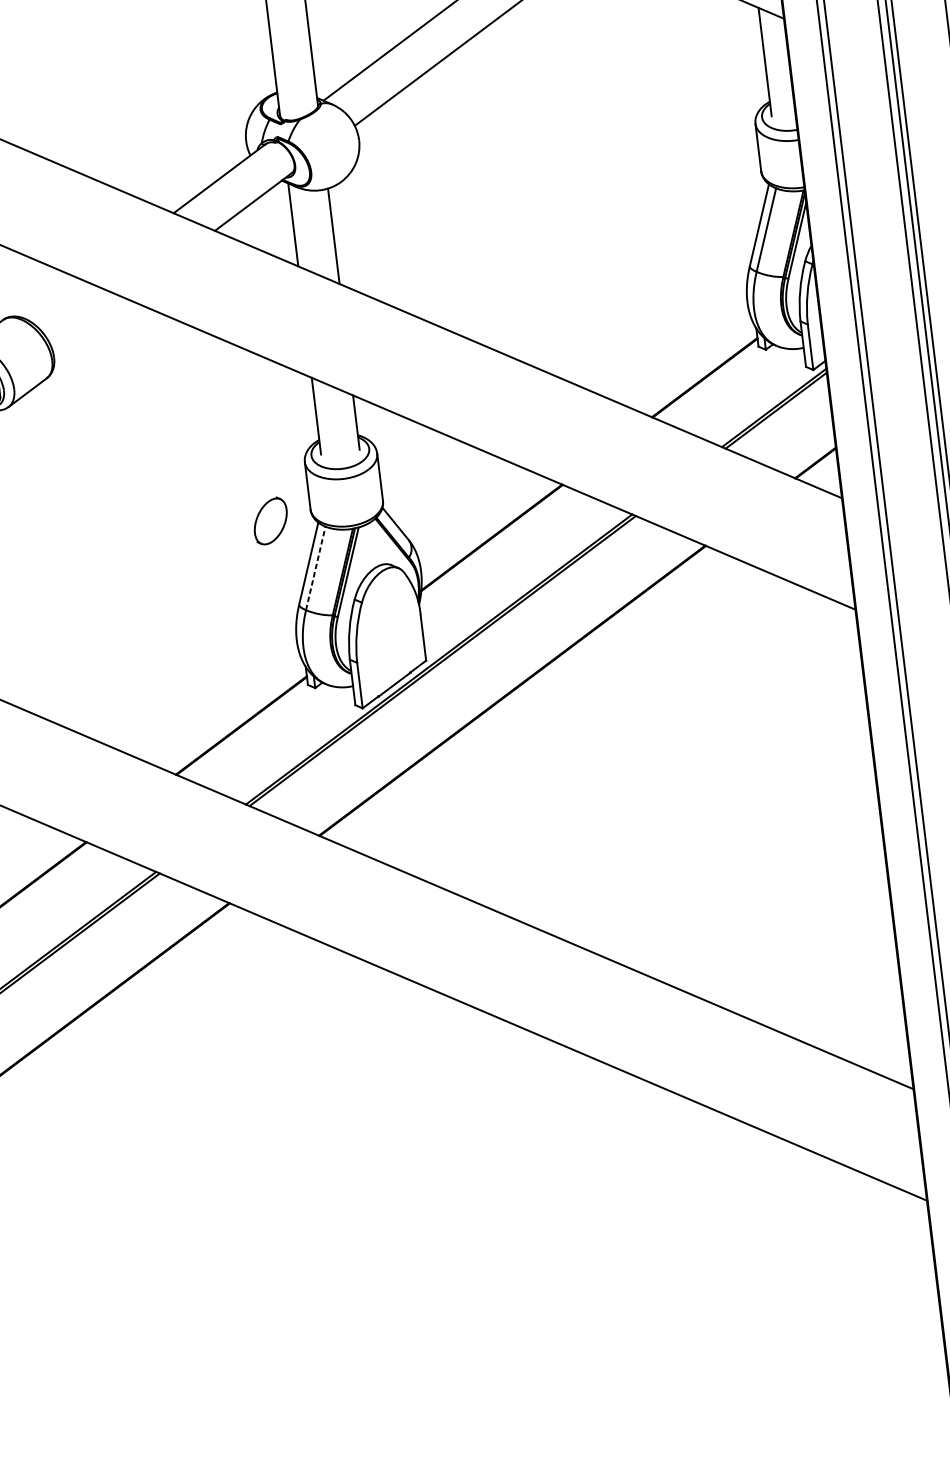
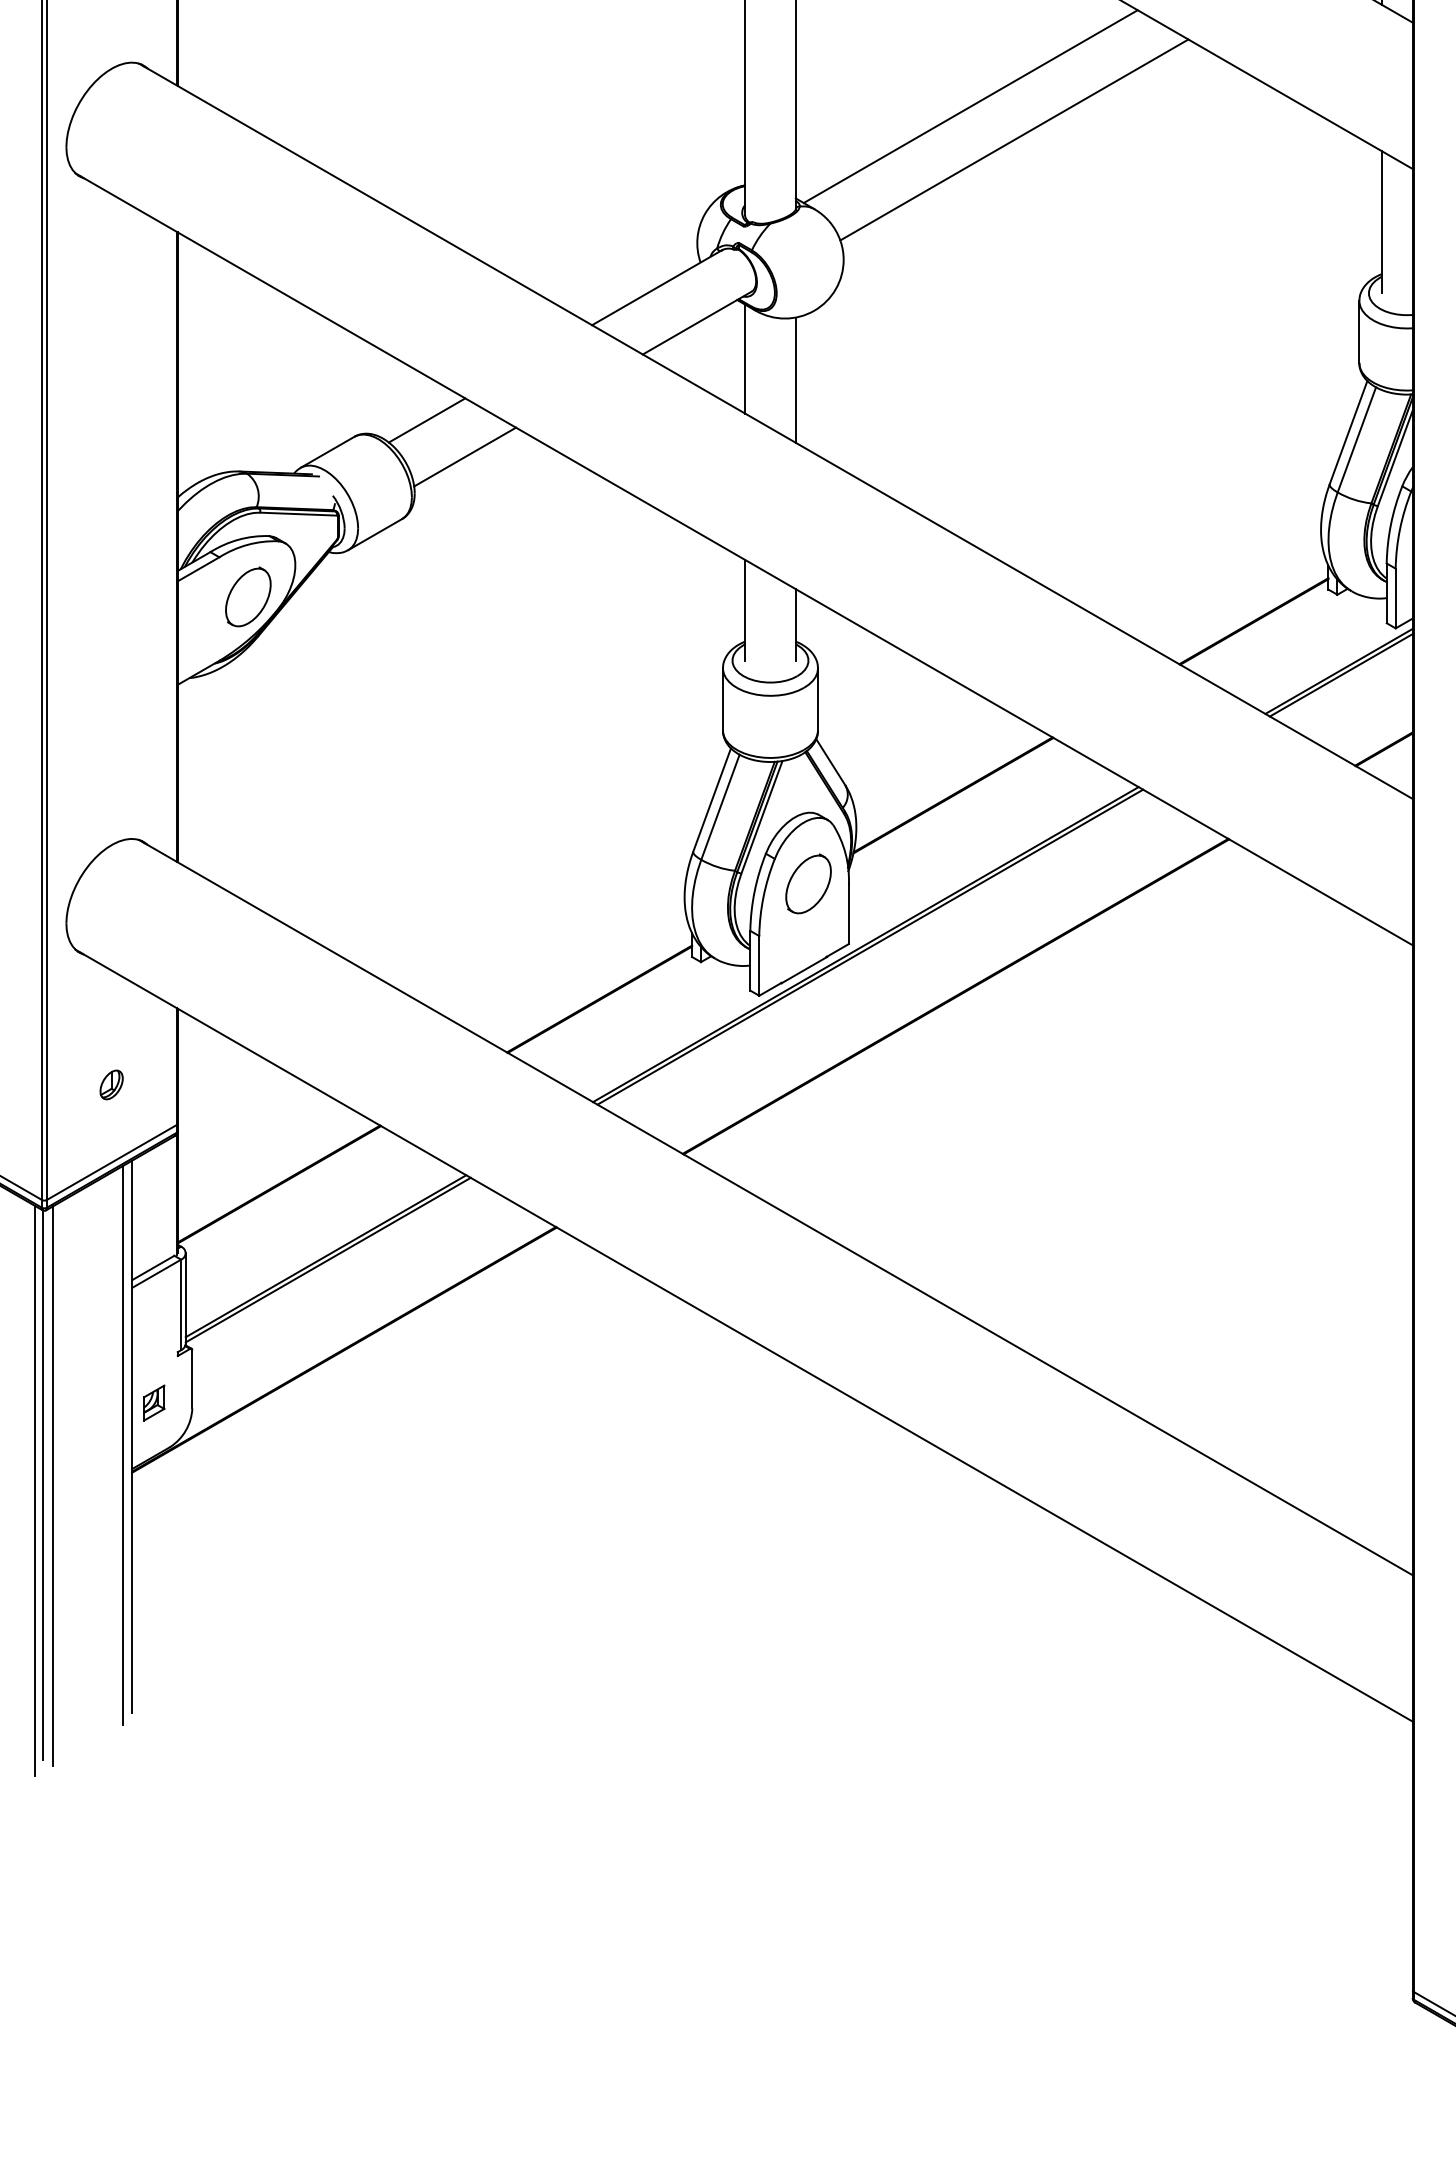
line: (56, 301) -> (426, 420), added
line: (89, 324) -> (465, 456), added
part: (270, 520) -> (808, 883), moved
line: (315, 568) -> (720, 807), dashed -> solid

